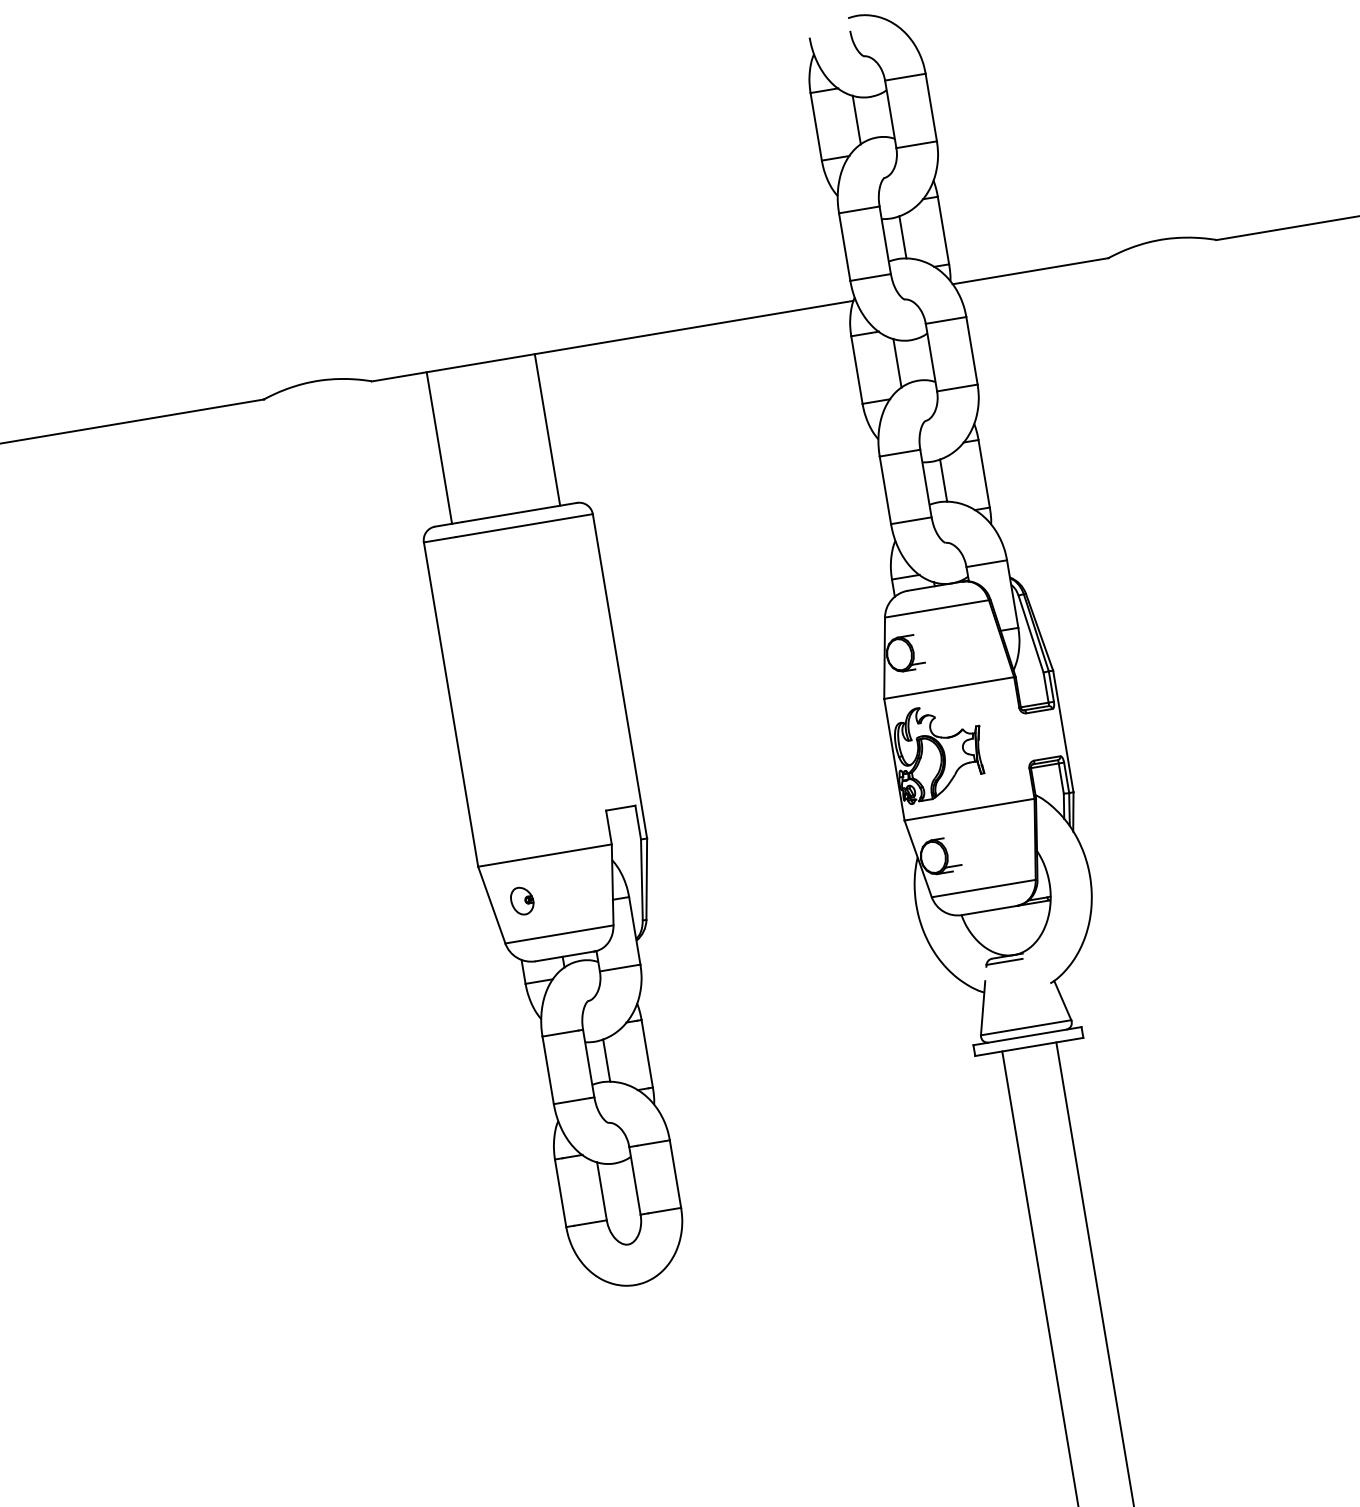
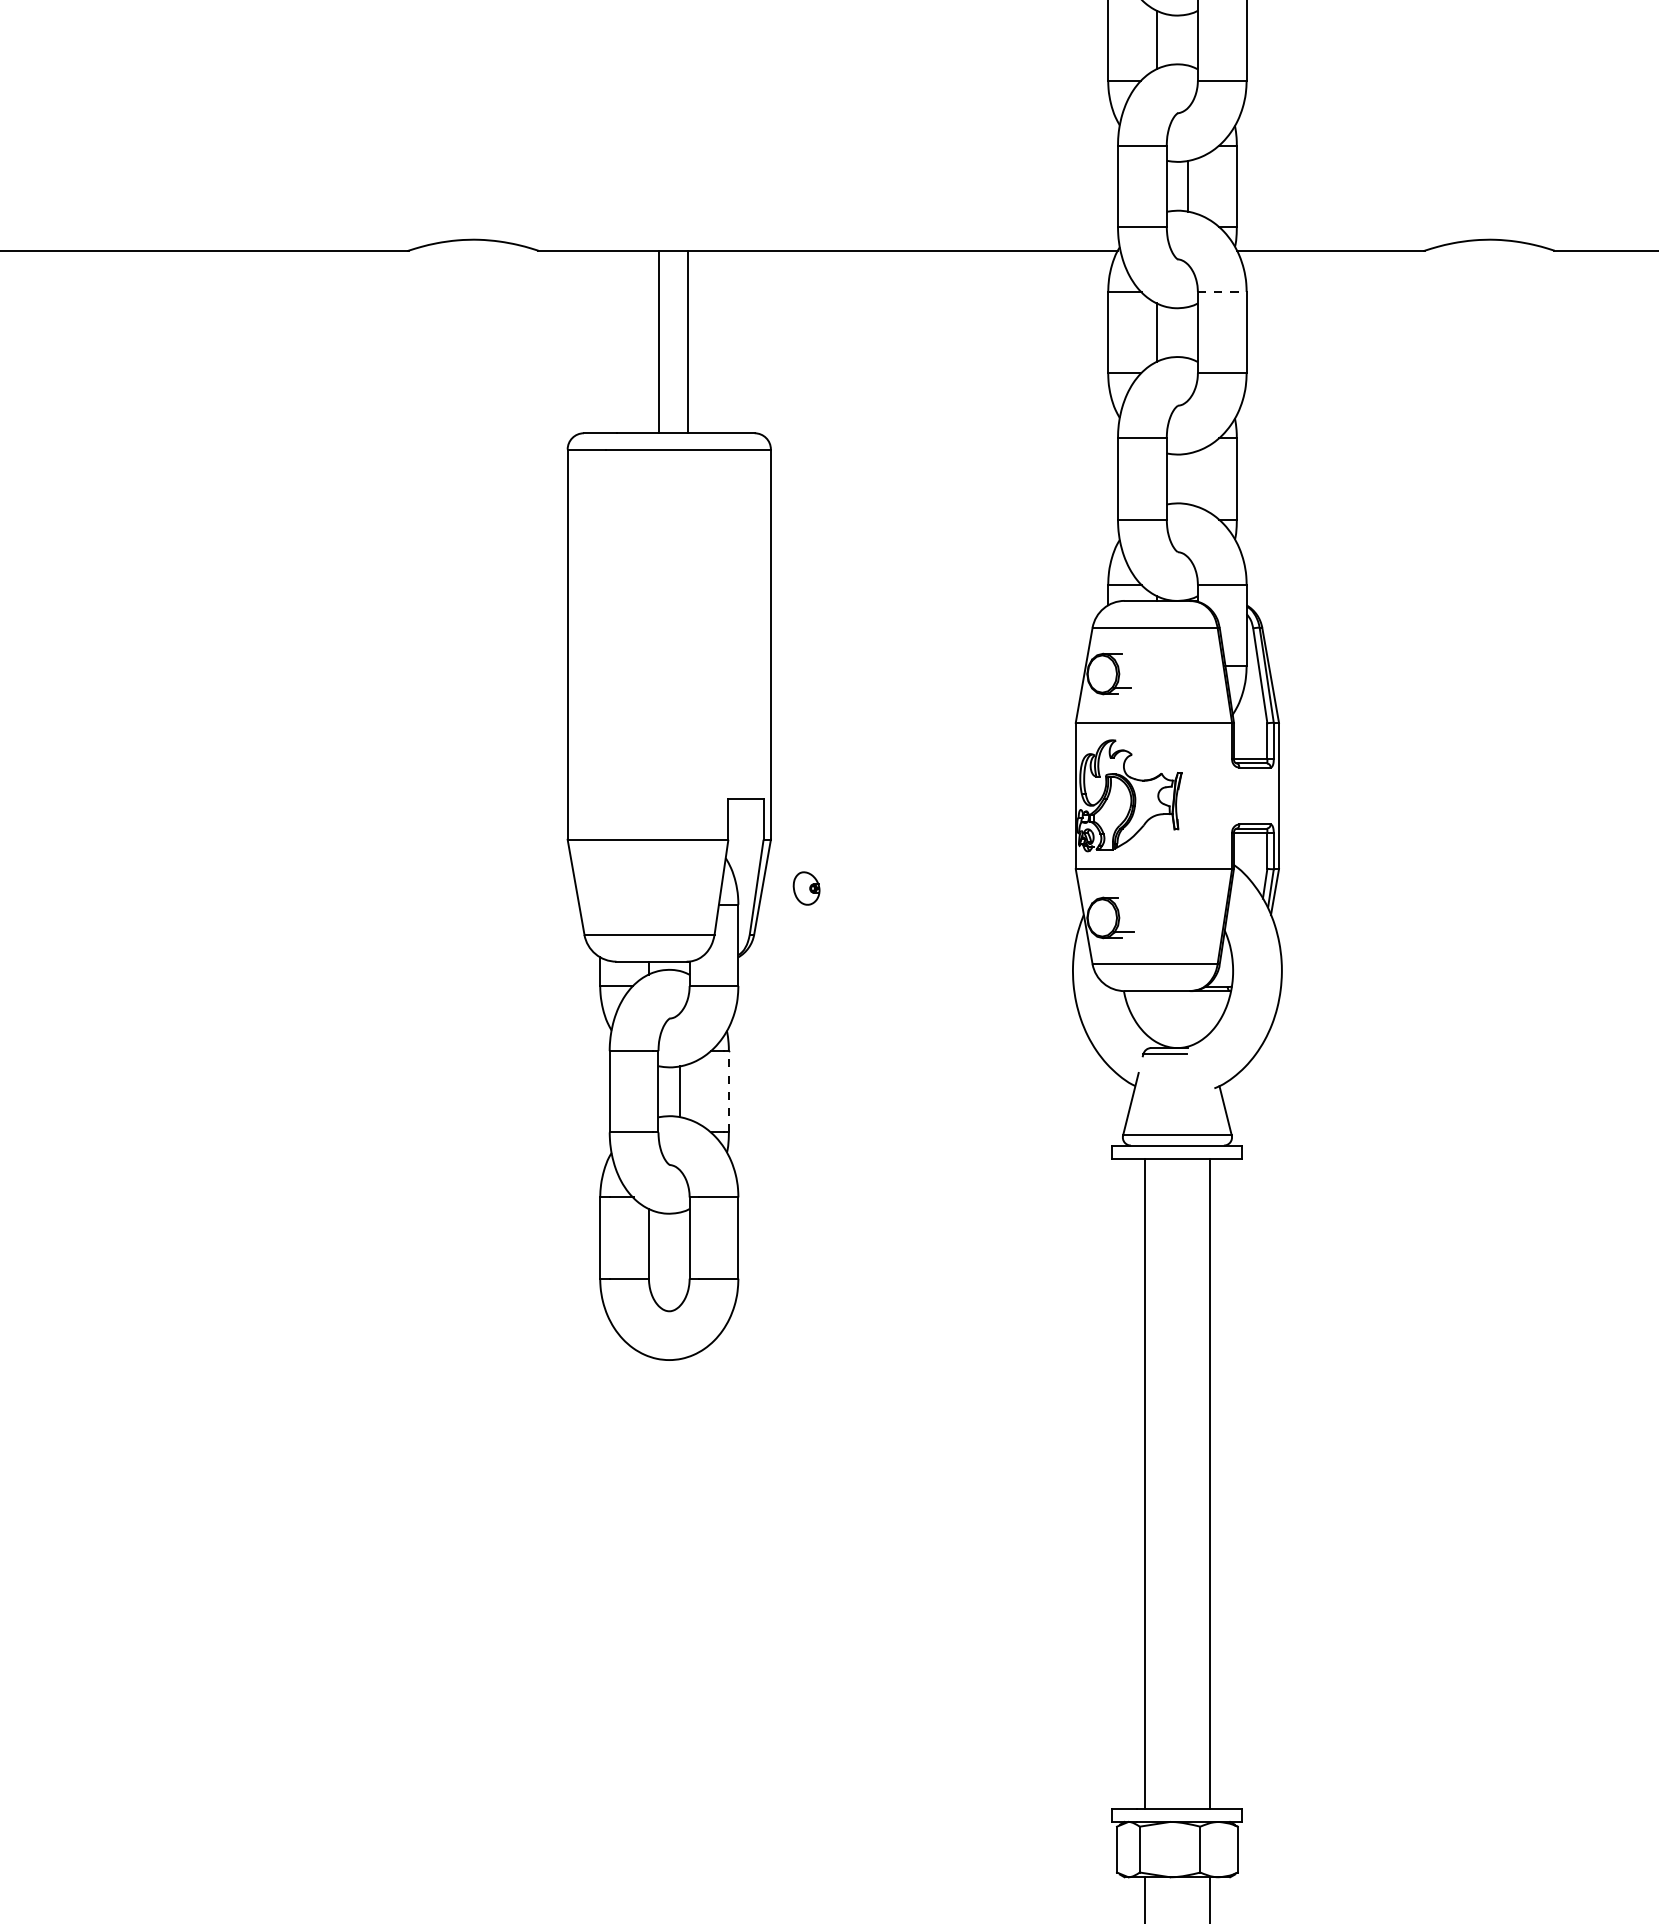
line: (946, 320) -> (1222, 291), solid -> dashed
line: (547, 429) -> (659, 341), moved
line: (439, 447) -> (688, 341), moved
line: (943, 480) -> (1188, 478), removed
part: (522, 901) -> (806, 888), moved
line: (646, 1053) -> (728, 1091), solid -> dashed

